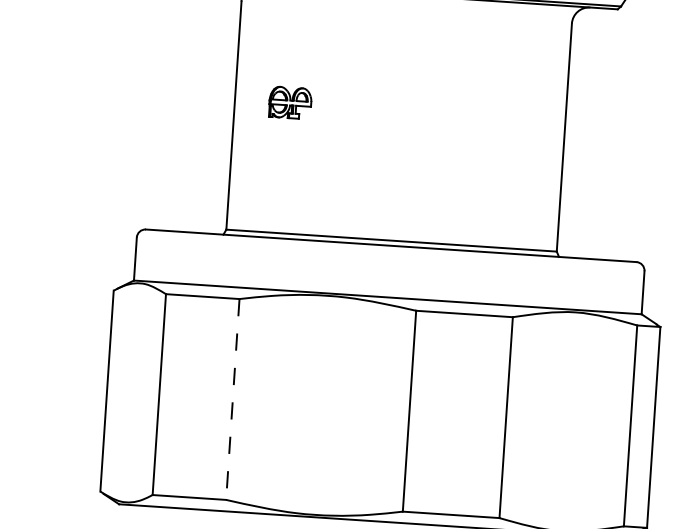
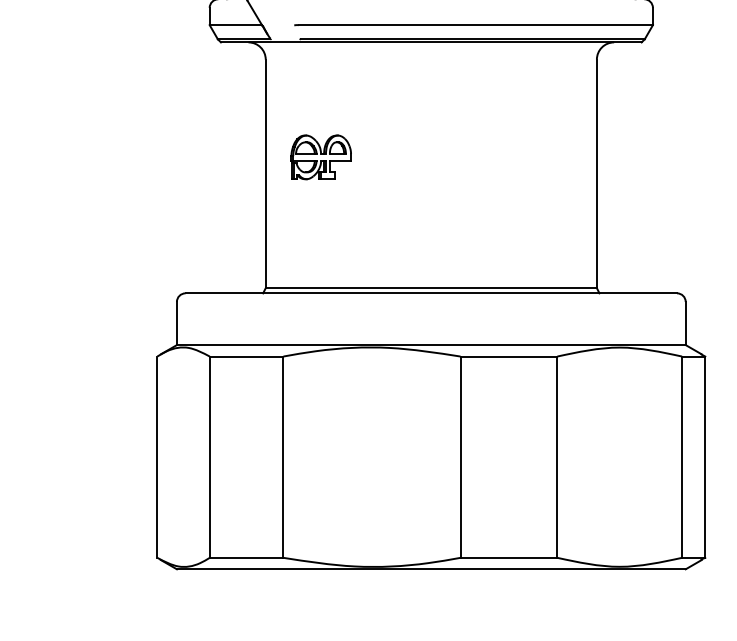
part: (289, 102) -> (320, 157), size x1.43
line: (232, 399) -> (283, 457), dashed -> solid

